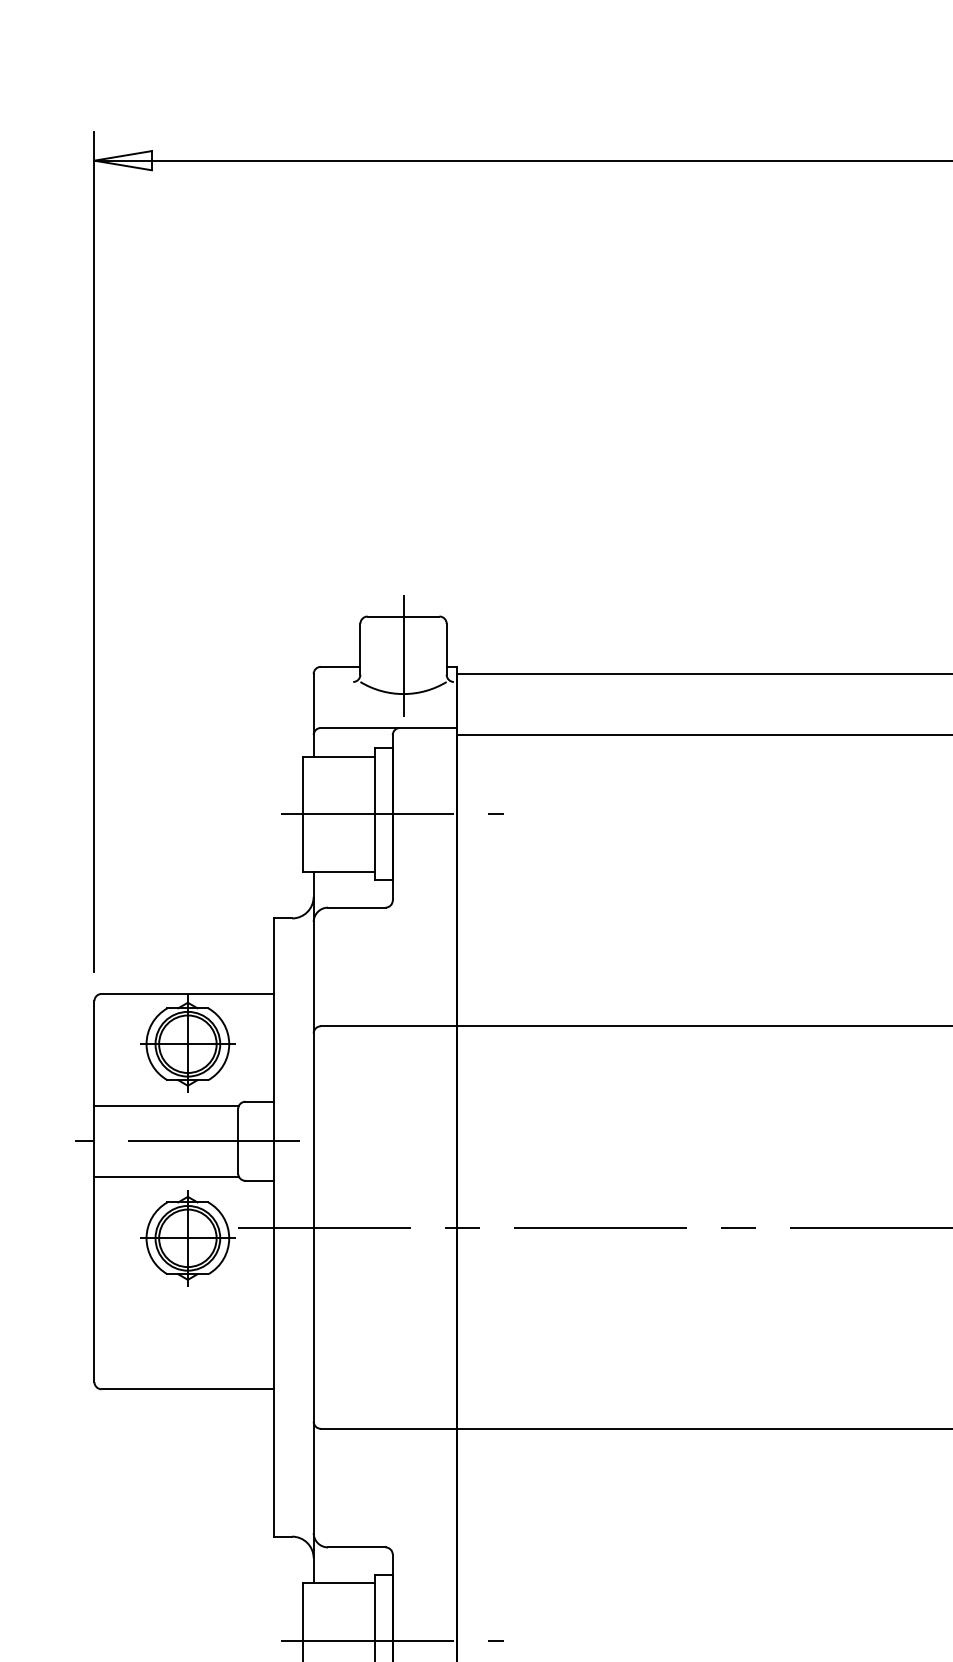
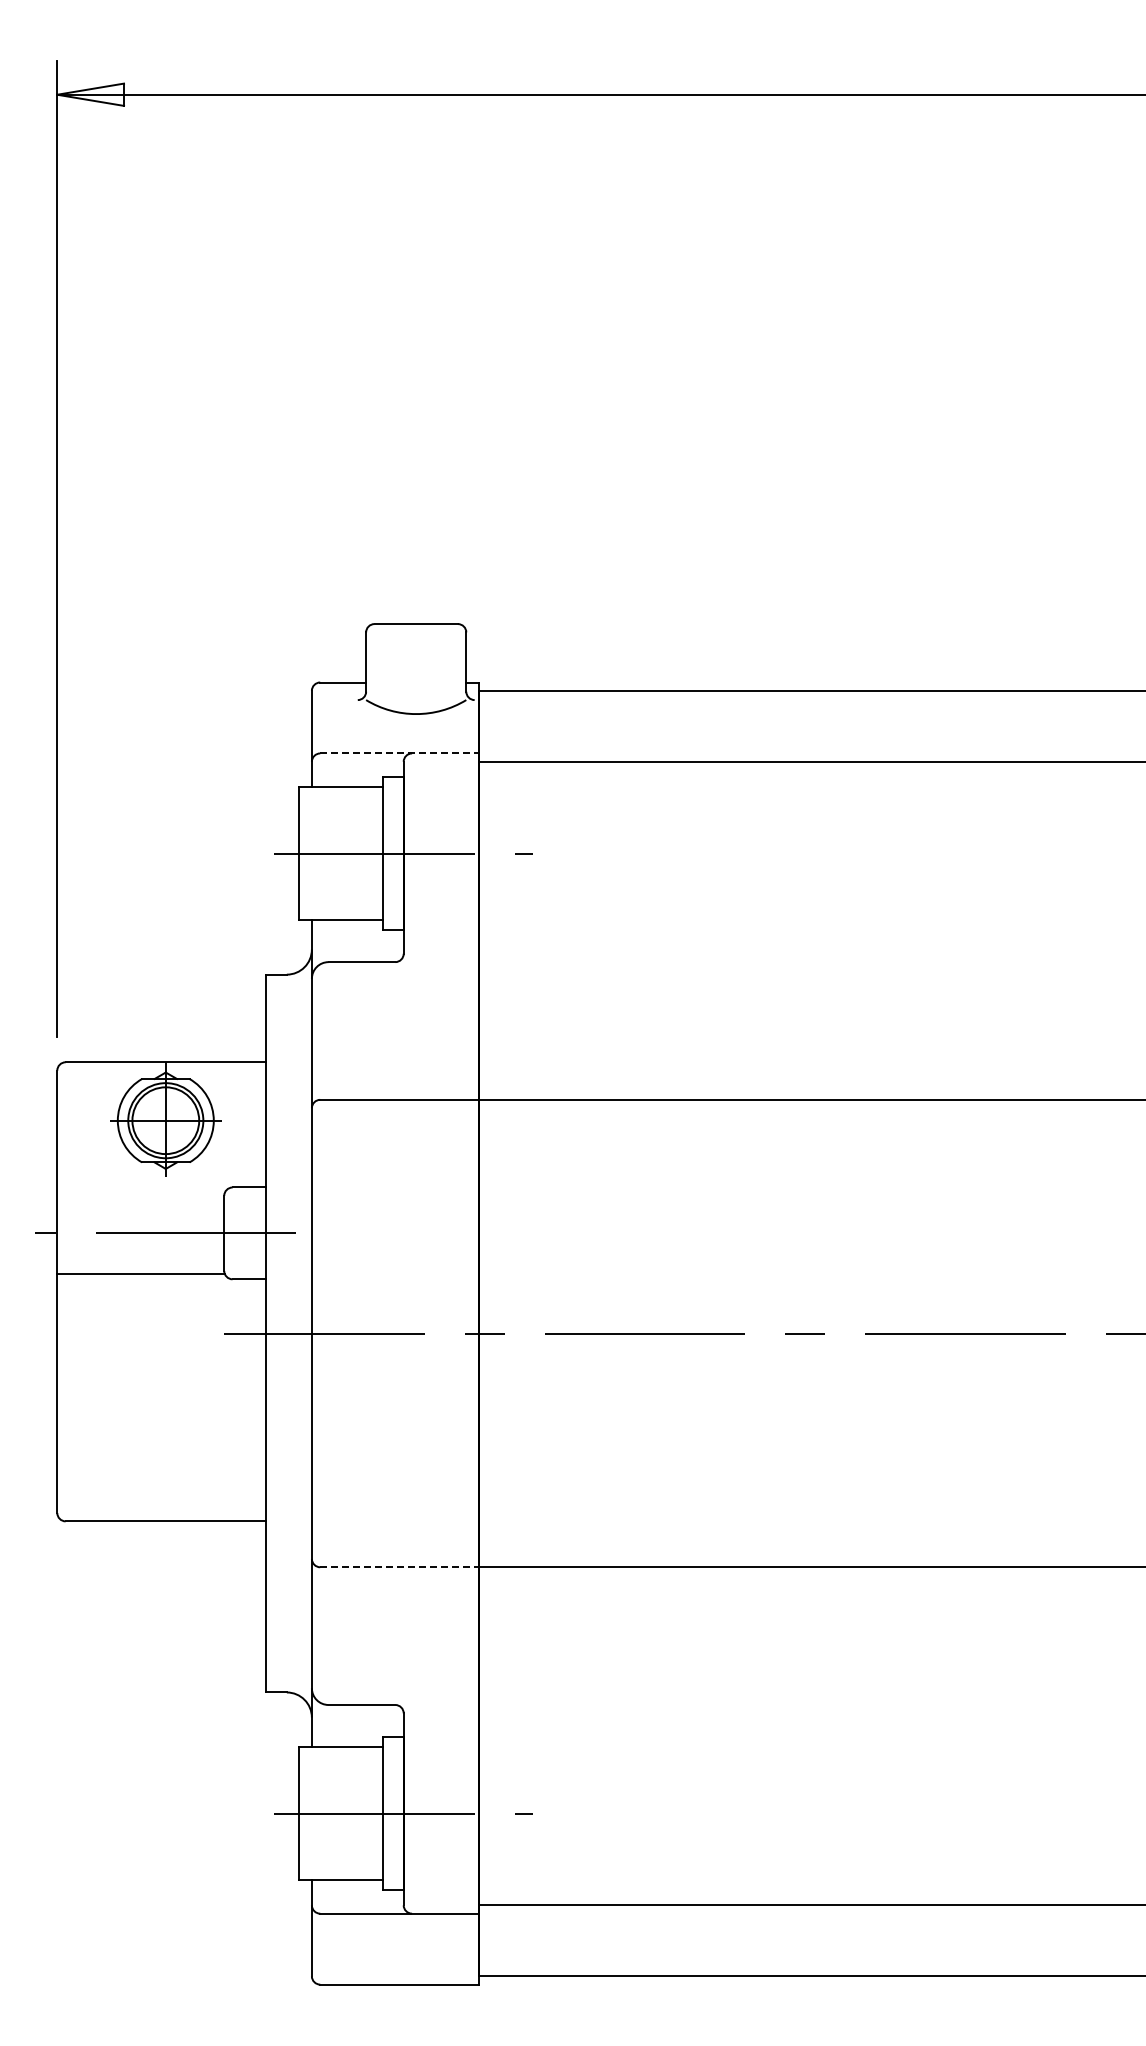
line: (403, 655) -> (416, 669), removed
line: (390, 728) -> (400, 753), solid -> dashed
line: (166, 1106) -> (141, 1192), removed
part: (187, 1237) -> (165, 1345), removed
line: (390, 1429) -> (400, 1567), solid -> dashed

